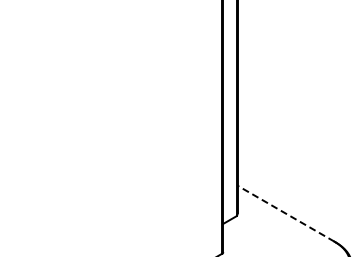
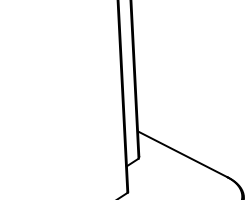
line: (286, 213) -> (183, 154), dashed -> solid

